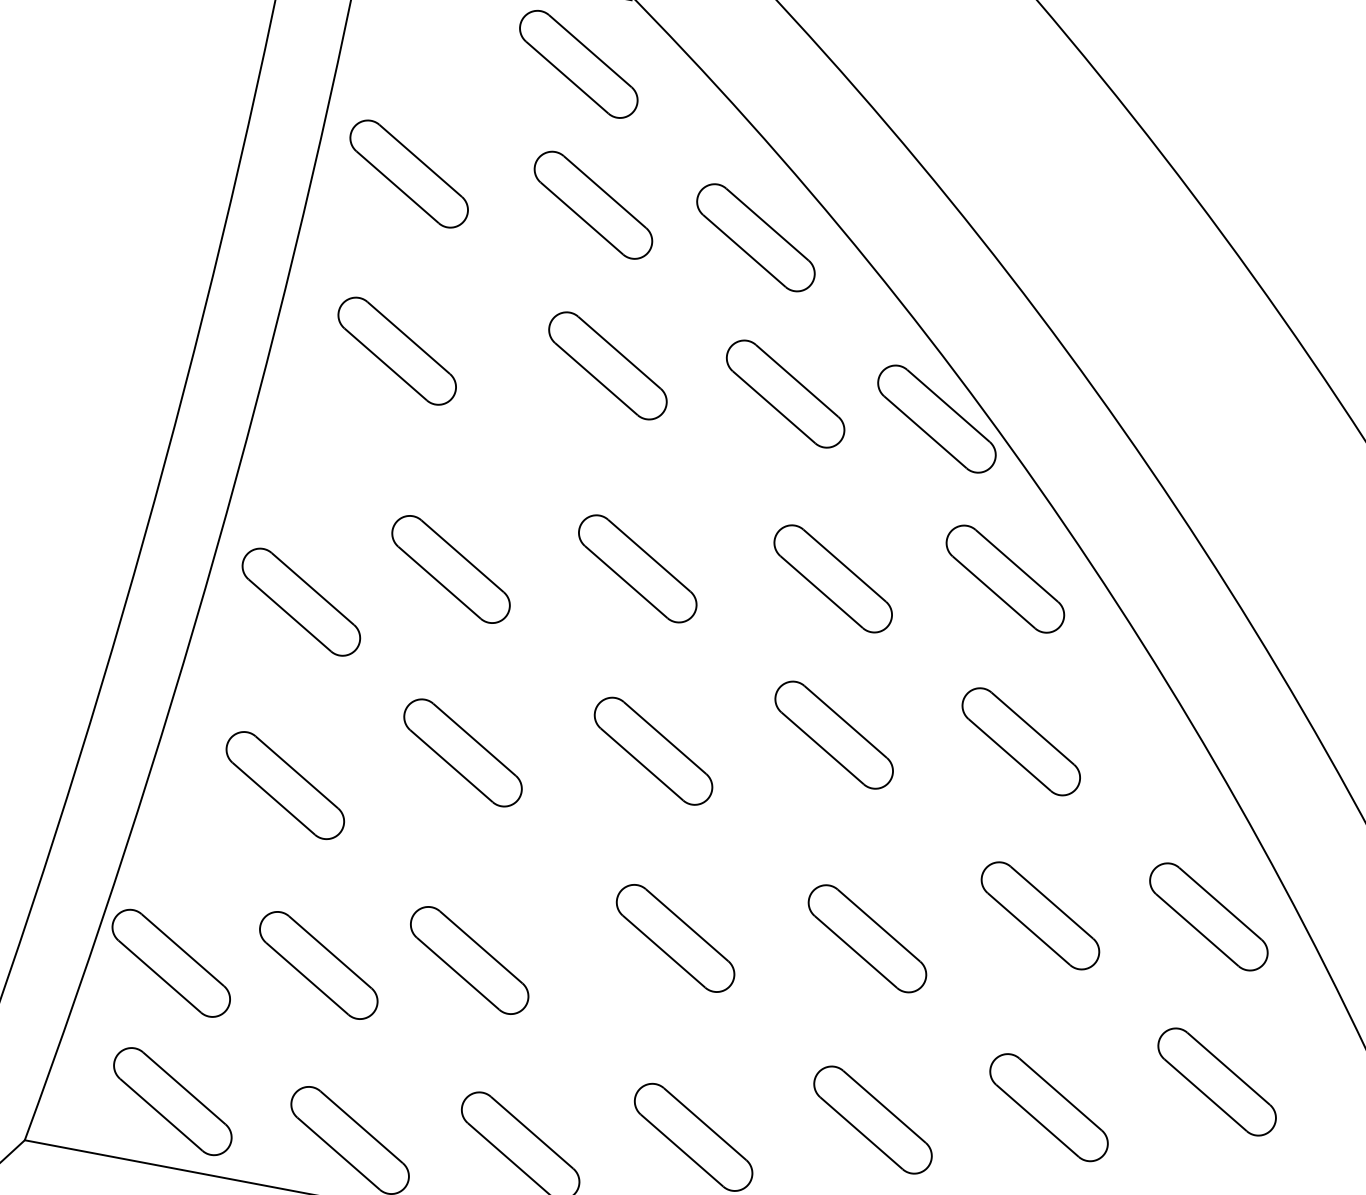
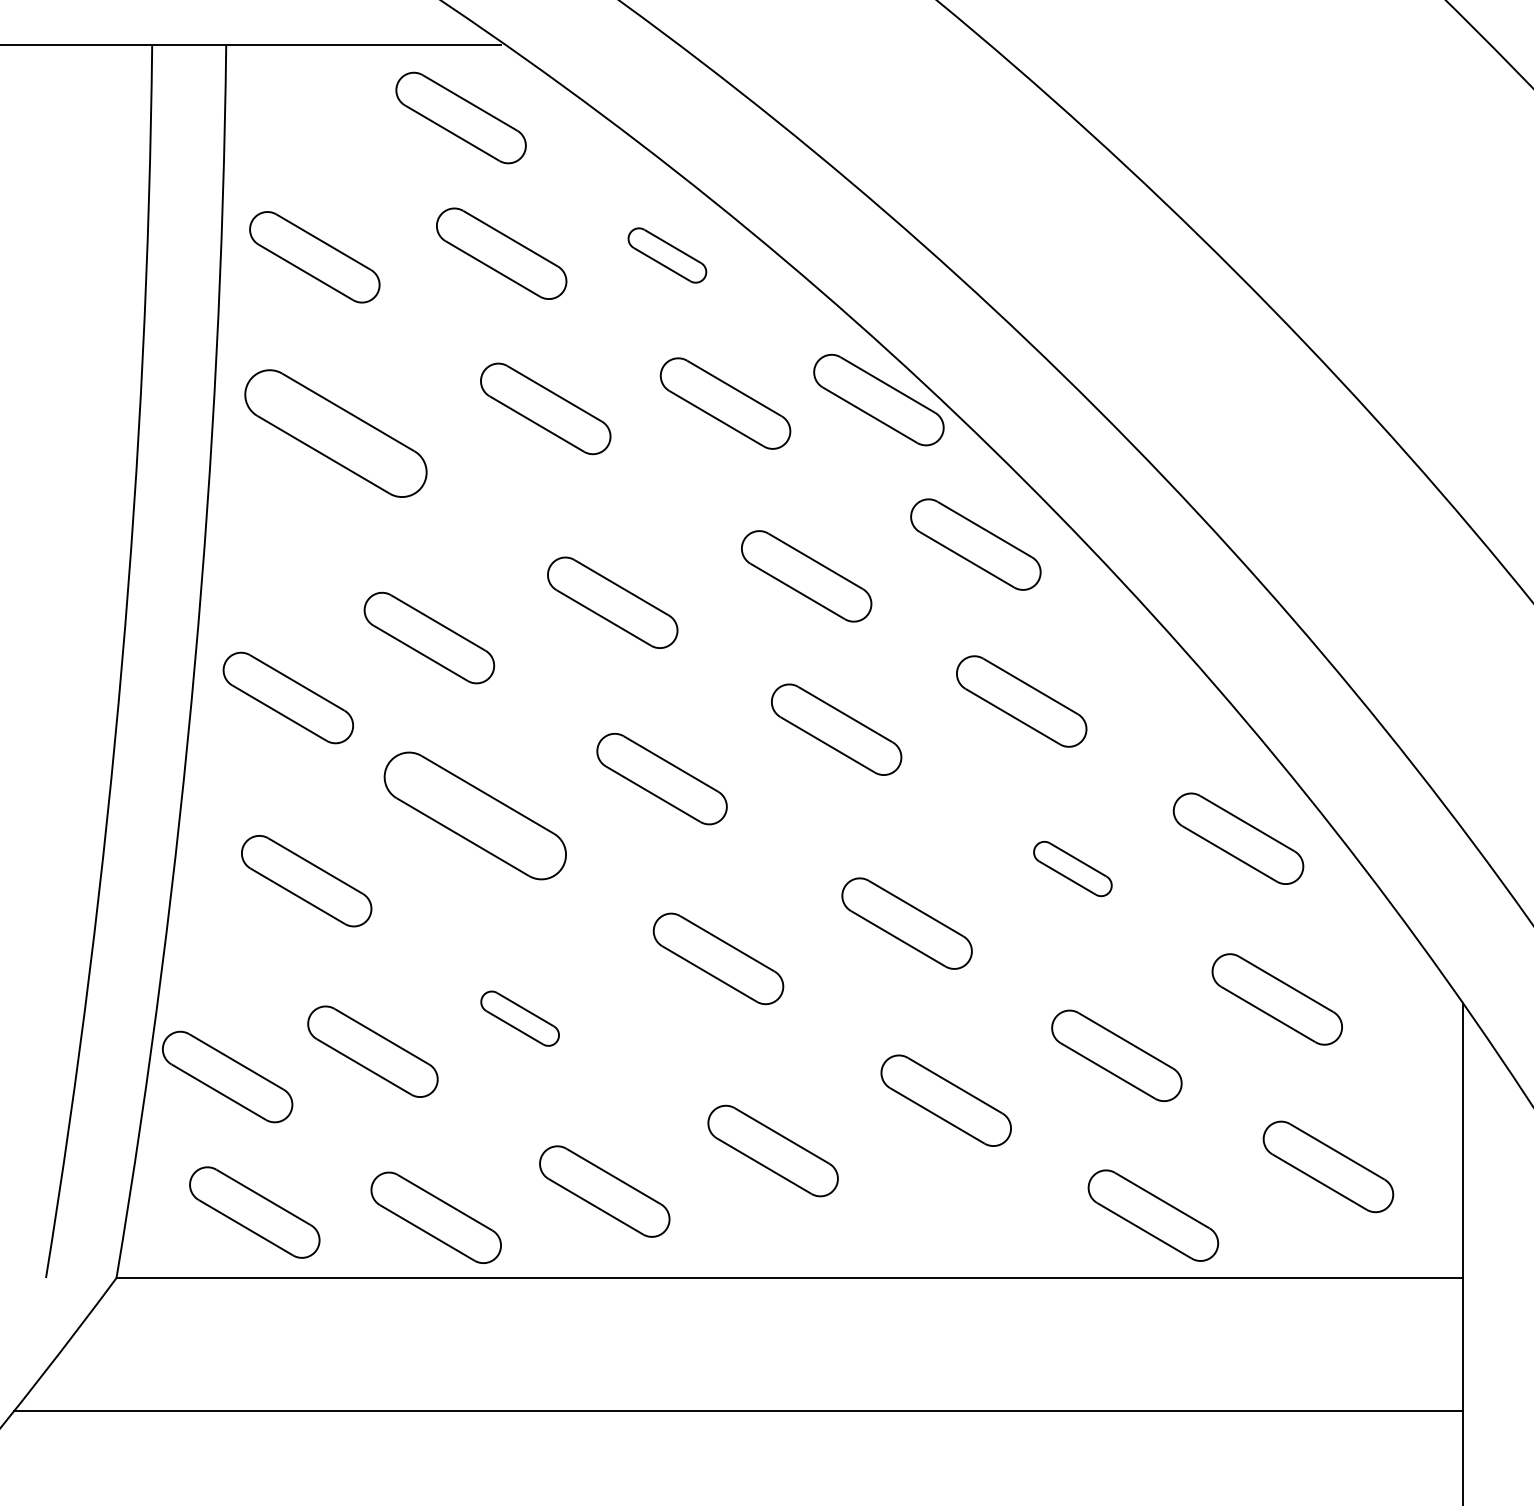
part: (756, 237) -> (667, 255), size x0.6
part: (396, 351) -> (335, 433), size x1.4
part: (462, 753) -> (474, 816), size x1.4
part: (1040, 915) -> (1072, 868), size x0.6
part: (468, 960) -> (519, 1018), size x0.6

